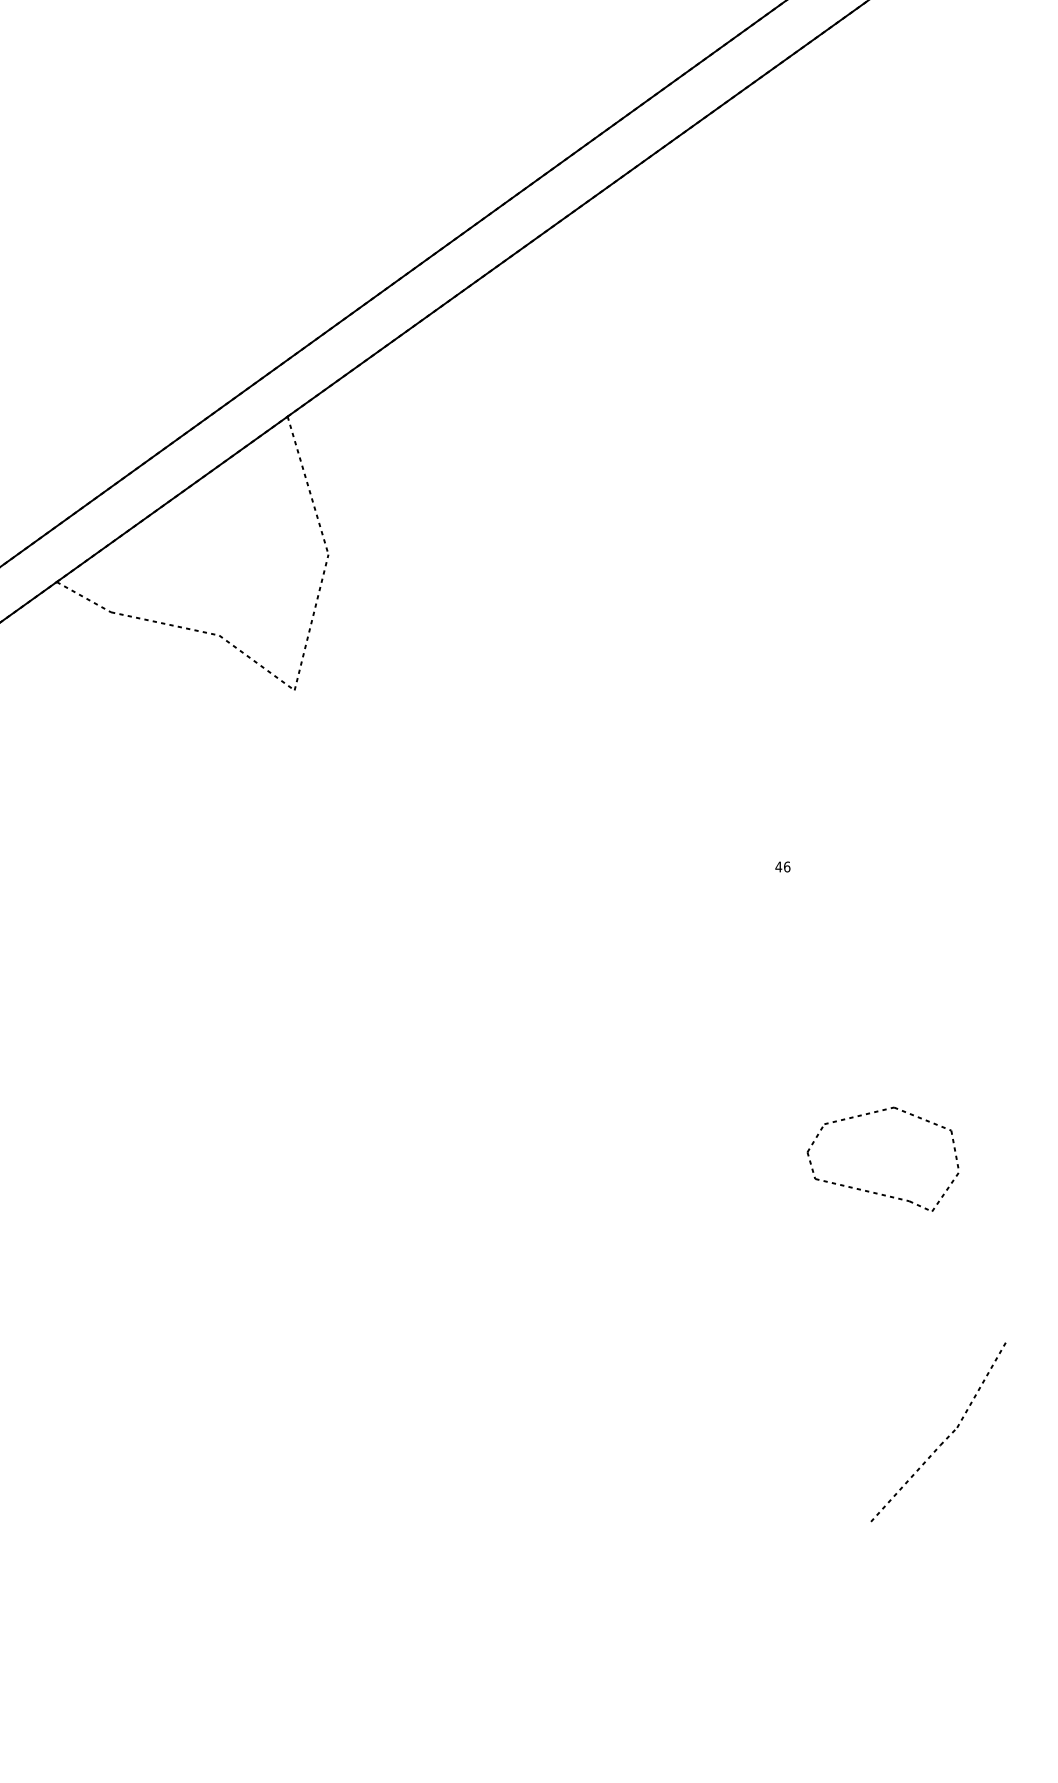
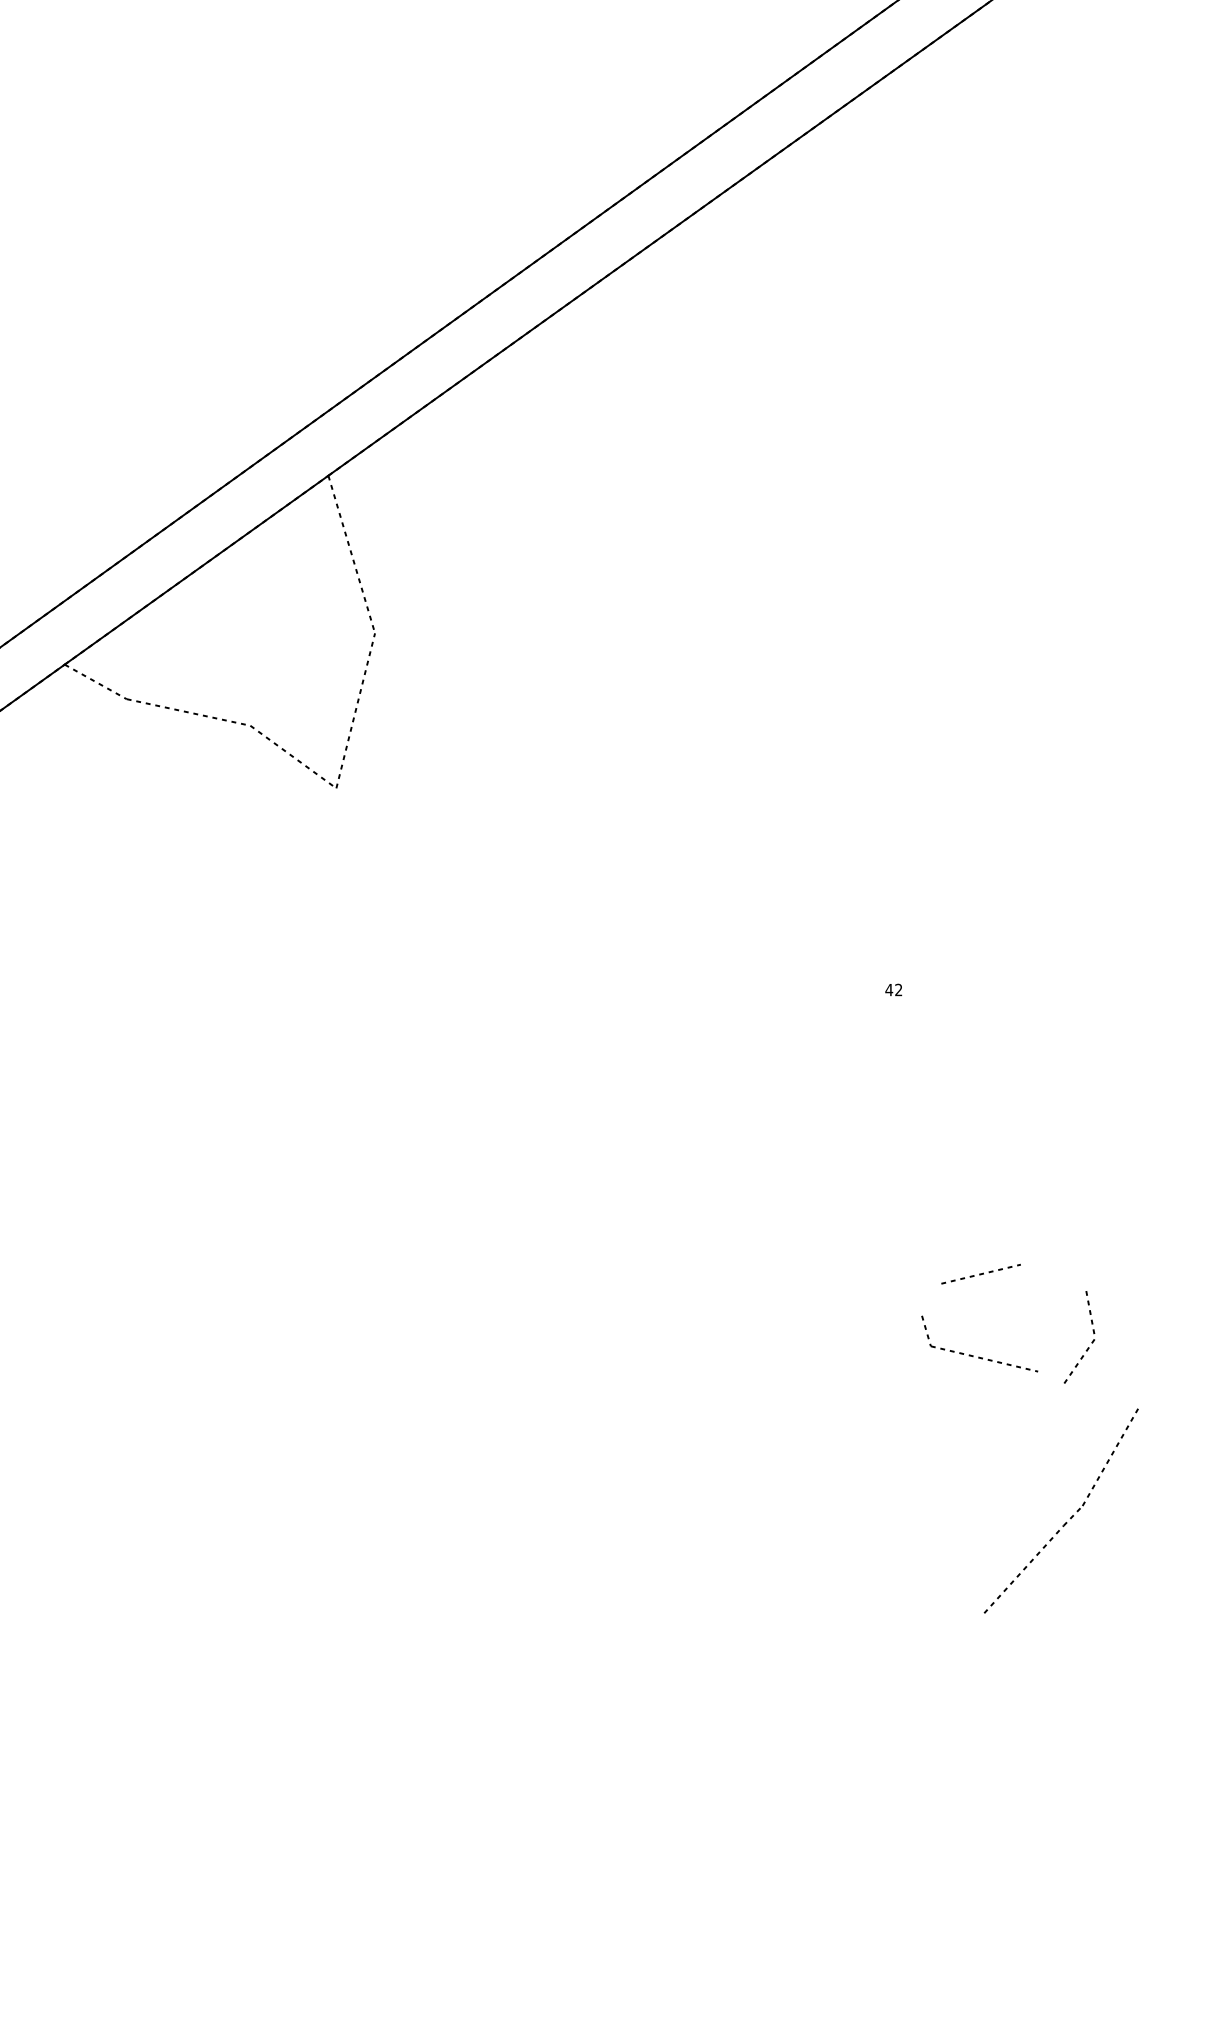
text: (787, 866) -> (899, 989), 46 -> 42
line: (922, 1118) -> (1053, 1277), removed
line: (815, 1138) -> (931, 1300), removed
line: (920, 1206) -> (1051, 1377), removed
part: (946, 1437) -> (1070, 1517), moved

